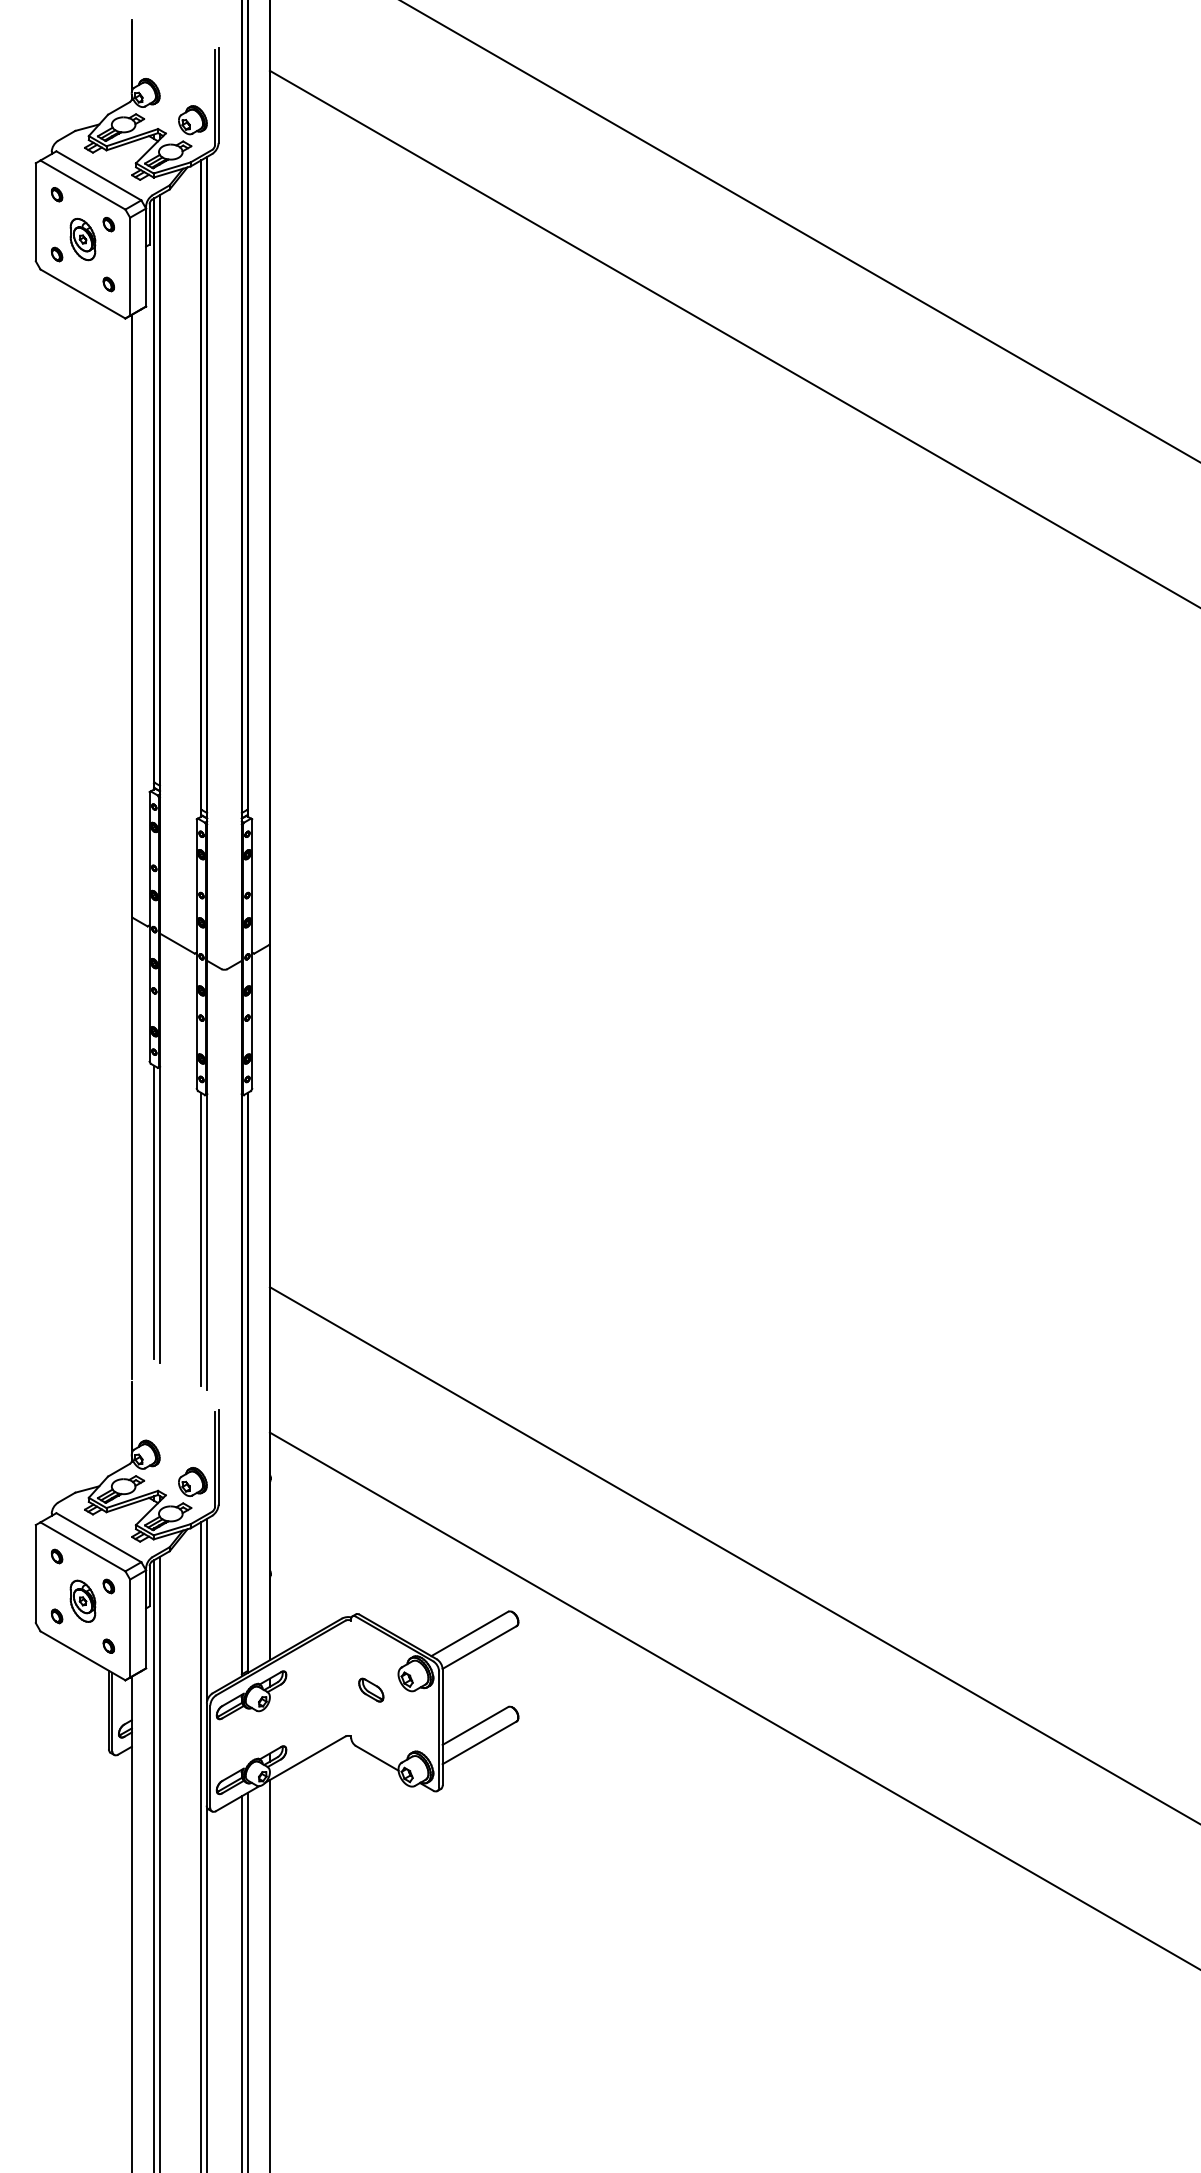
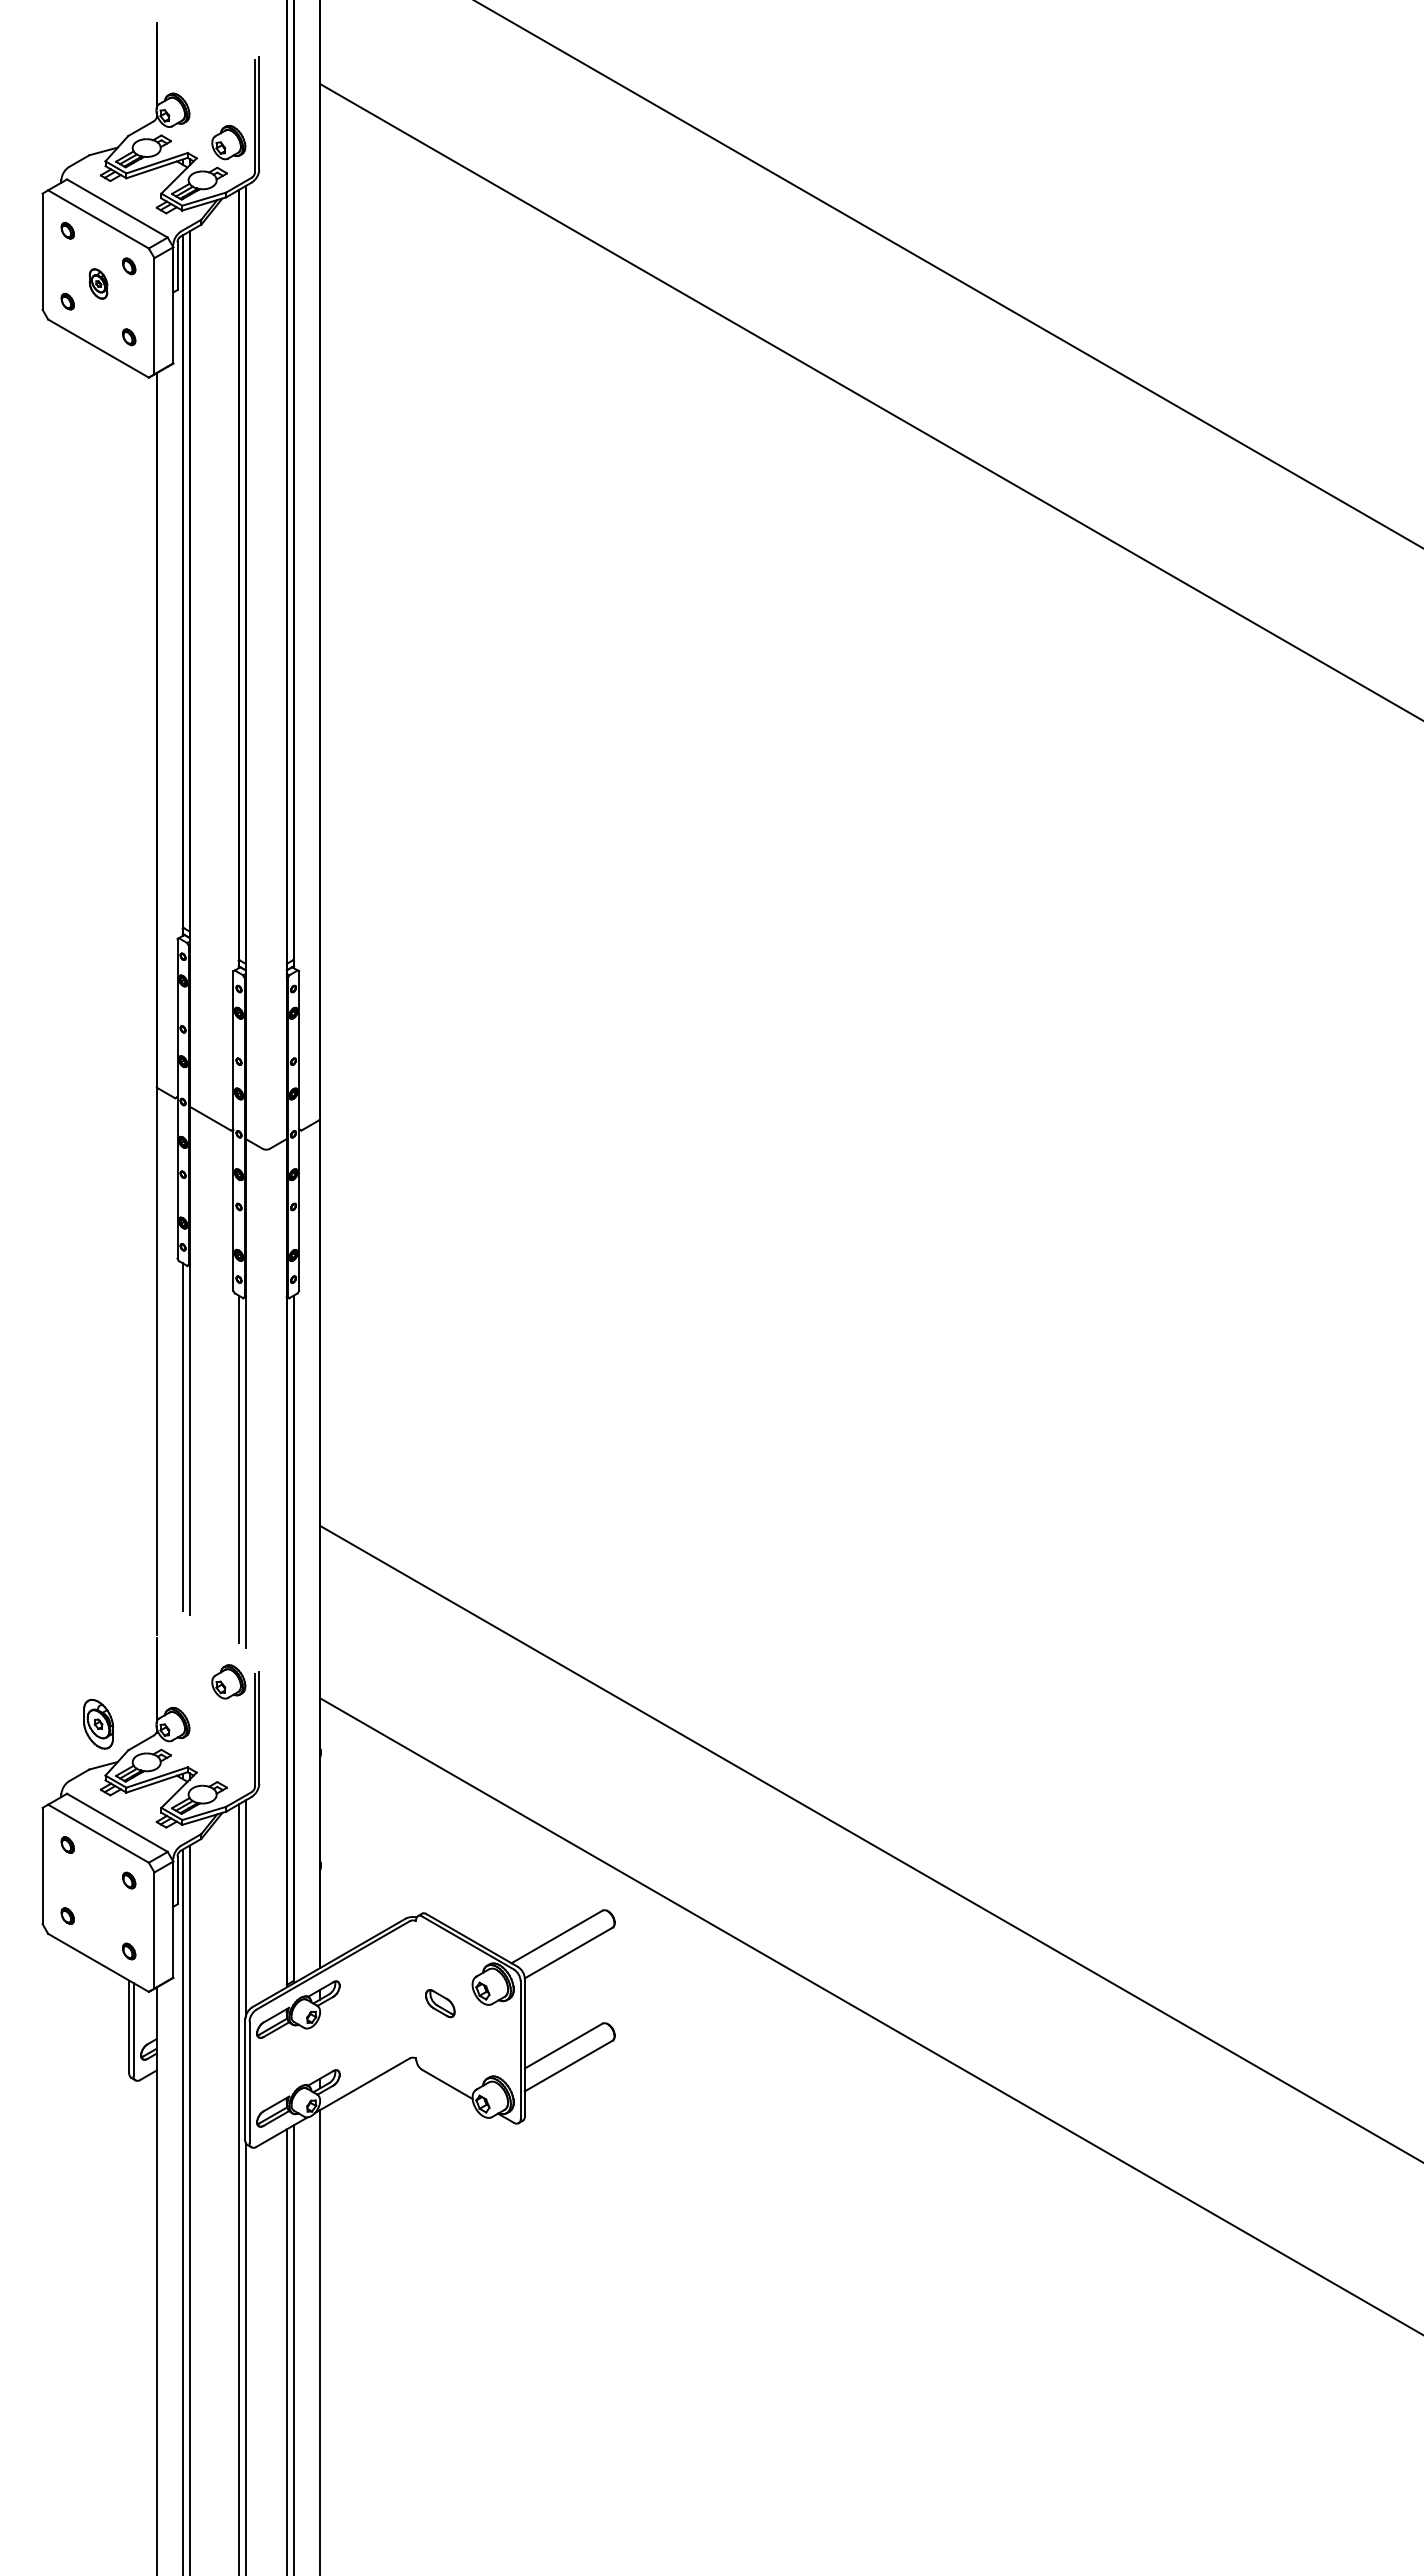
part: (82, 239) -> (98, 283), size x0.6
part: (192, 1481) -> (228, 1681), moved
part: (82, 1600) -> (98, 1723), moved

